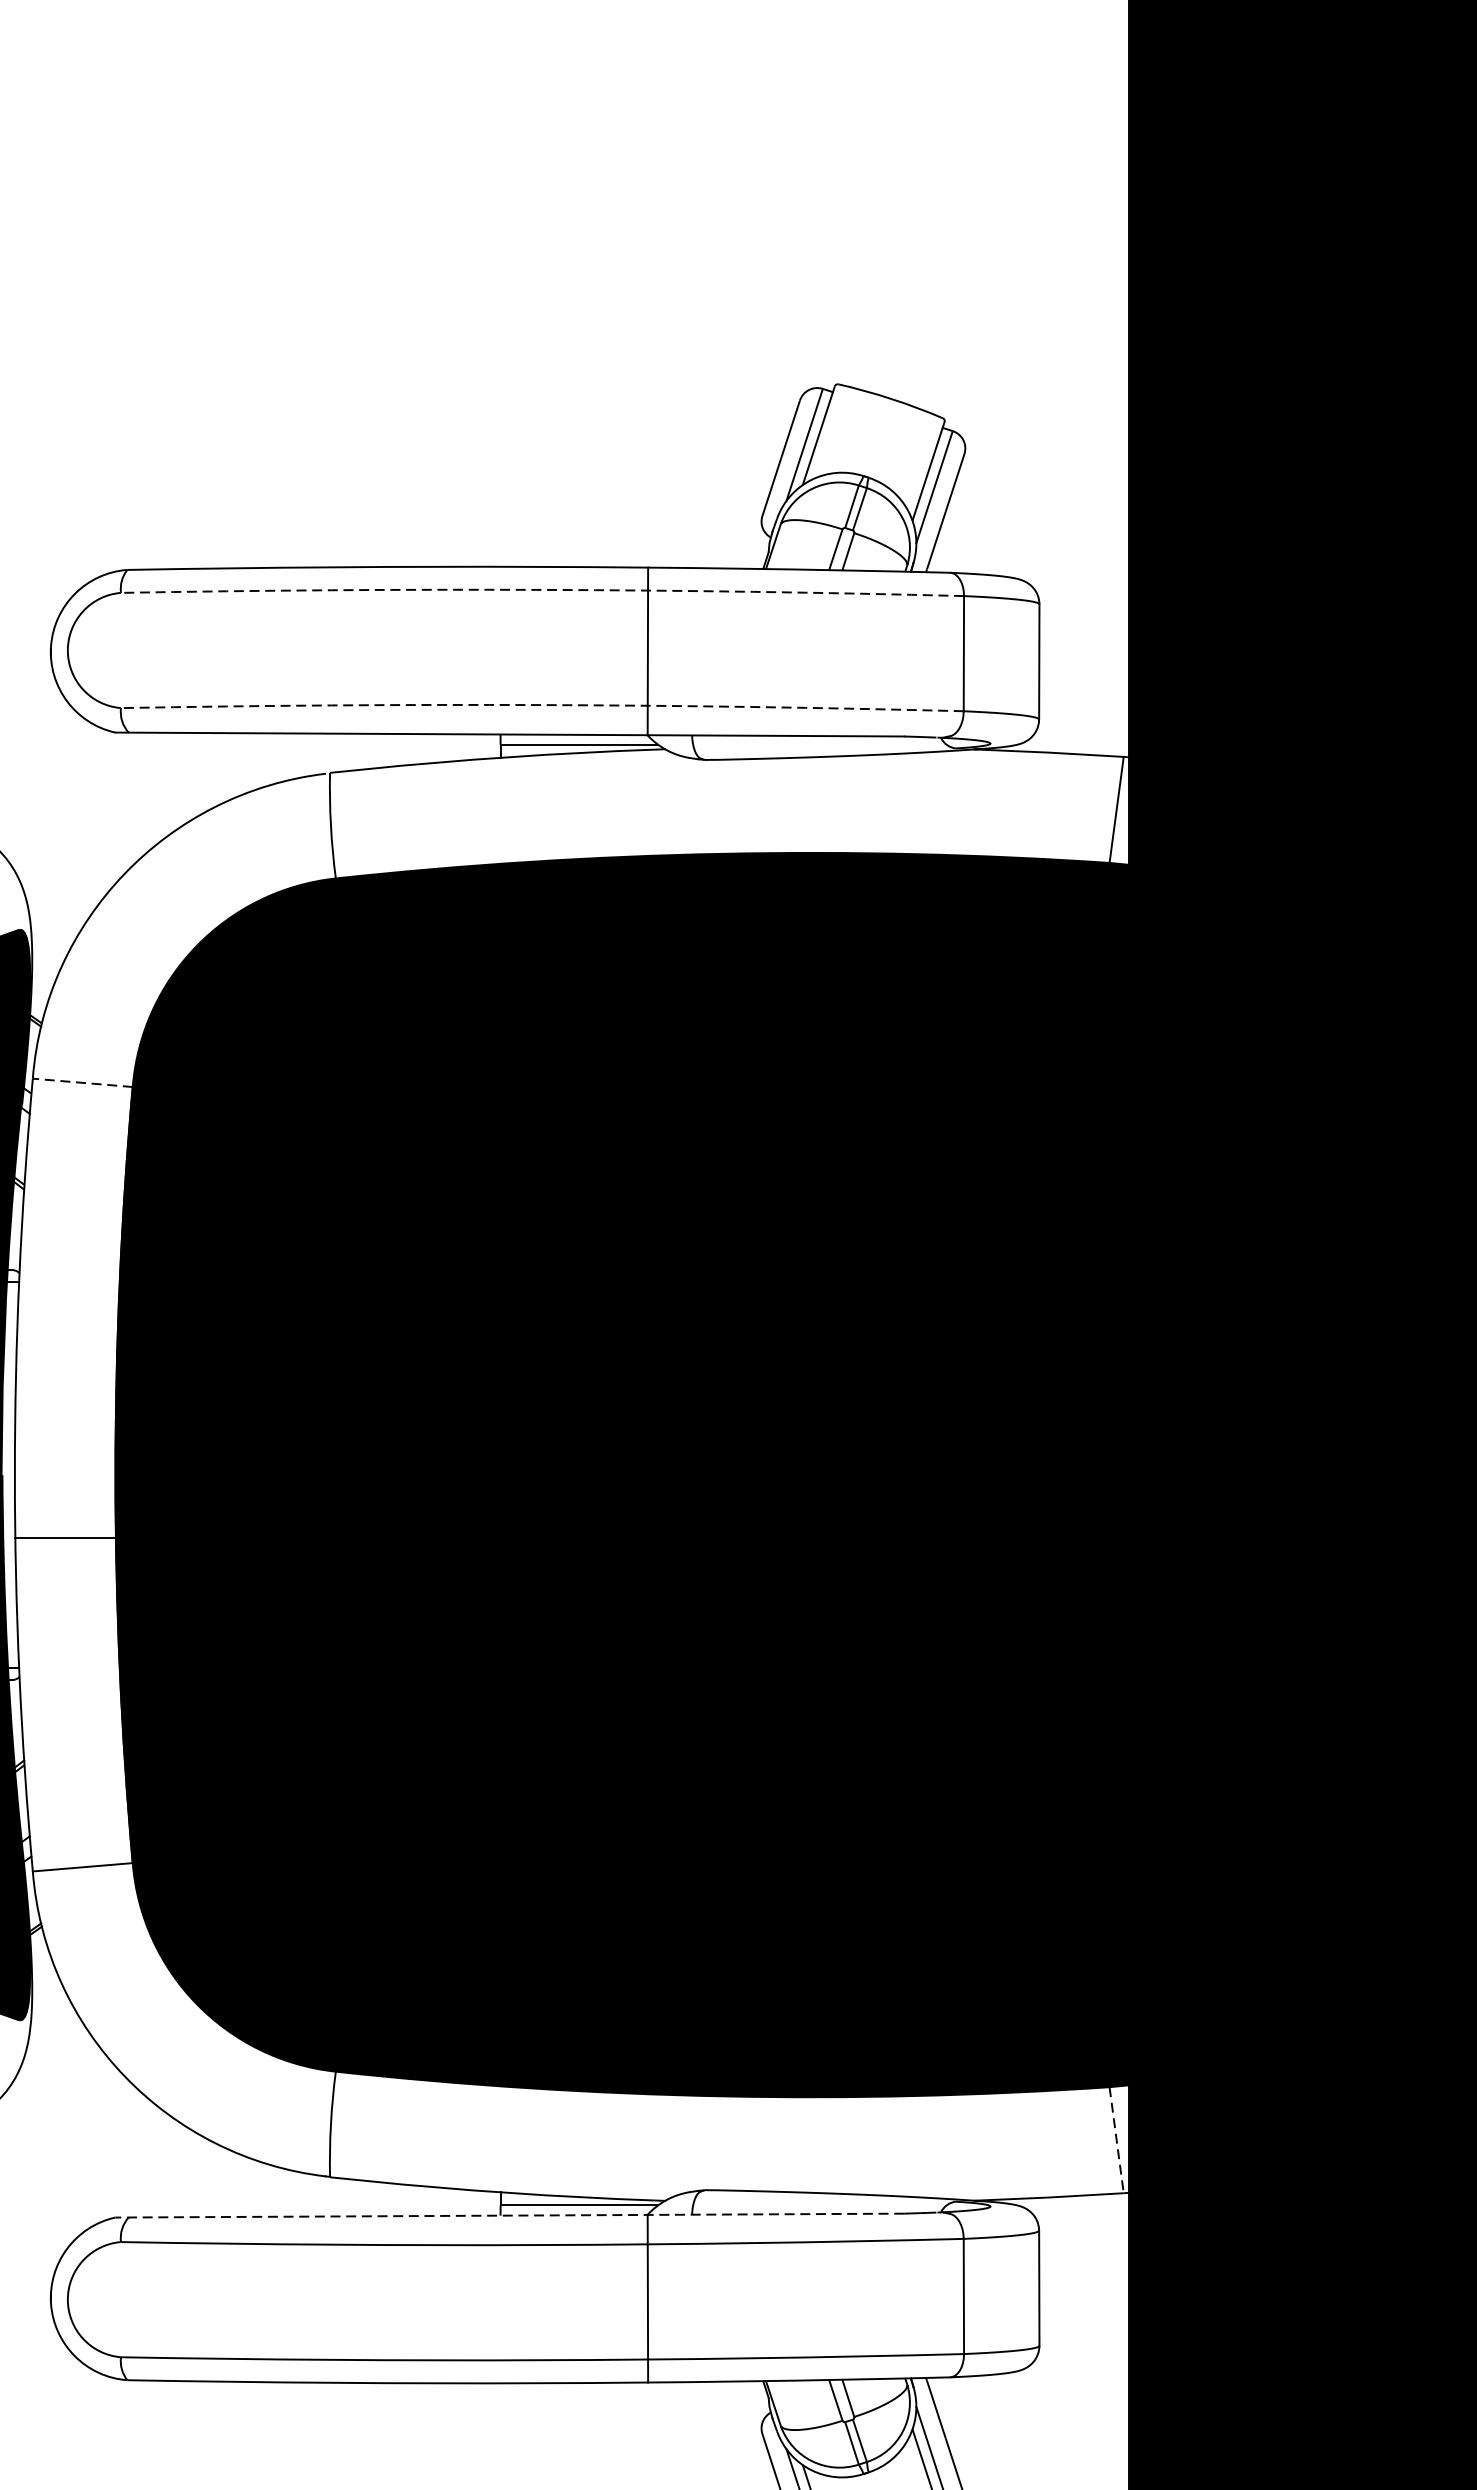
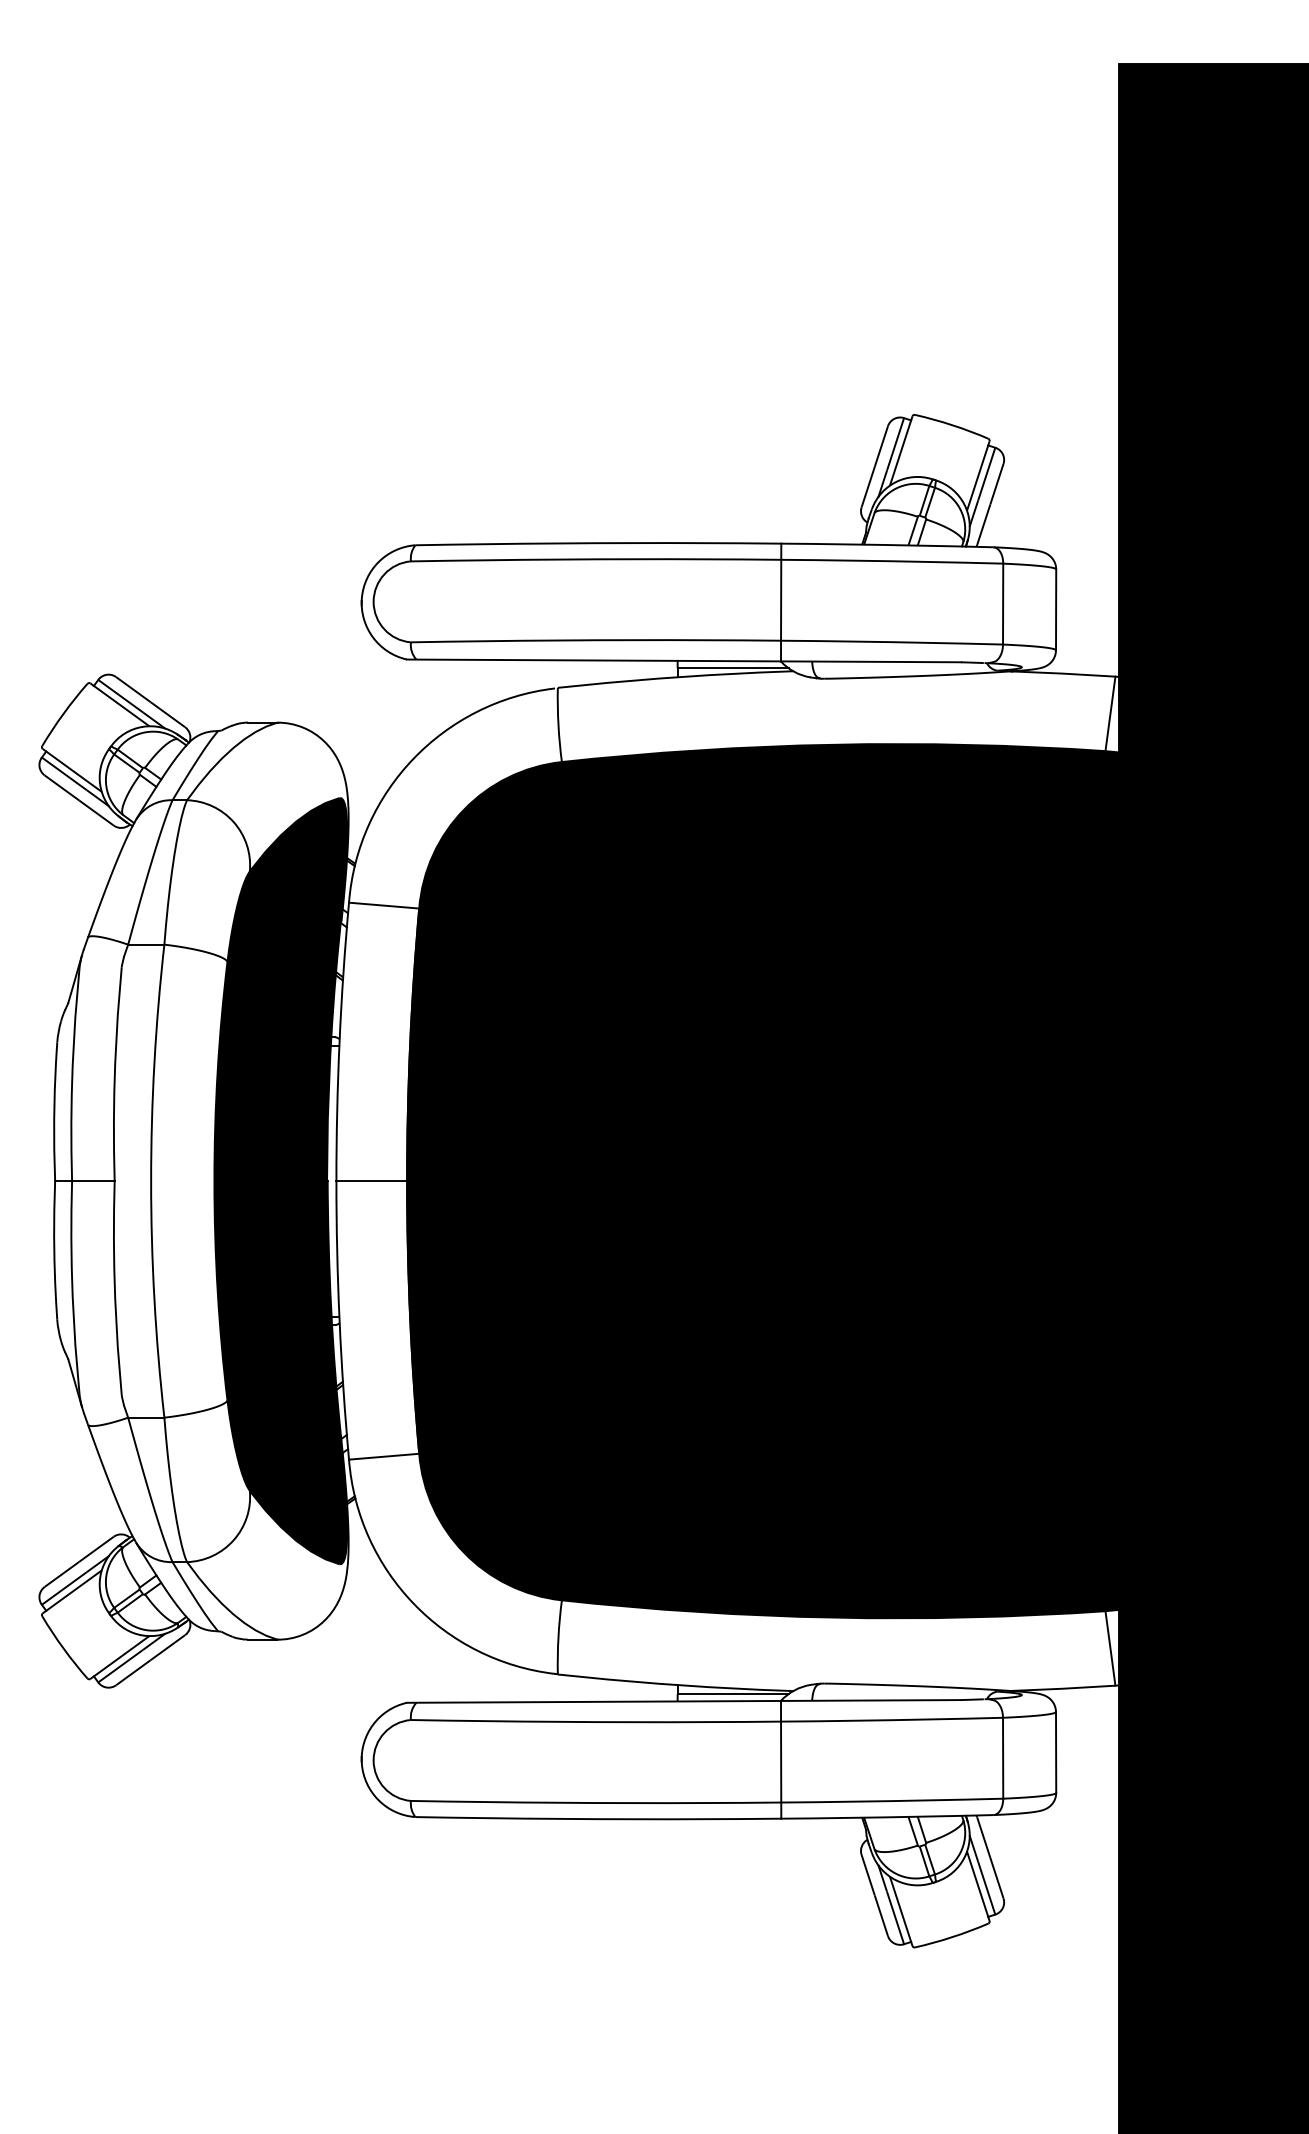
arc: (543, 590) -> (707, 559), dashed -> solid
arc: (543, 705) -> (707, 640), dashed -> solid
line: (81, 1082) -> (383, 905), dashed -> solid
line: (64, 1538) -> (371, 1181), moved
line: (1116, 2140) -> (1110, 1648), dashed -> solid
line: (508, 2215) -> (683, 1701), dashed -> solid

